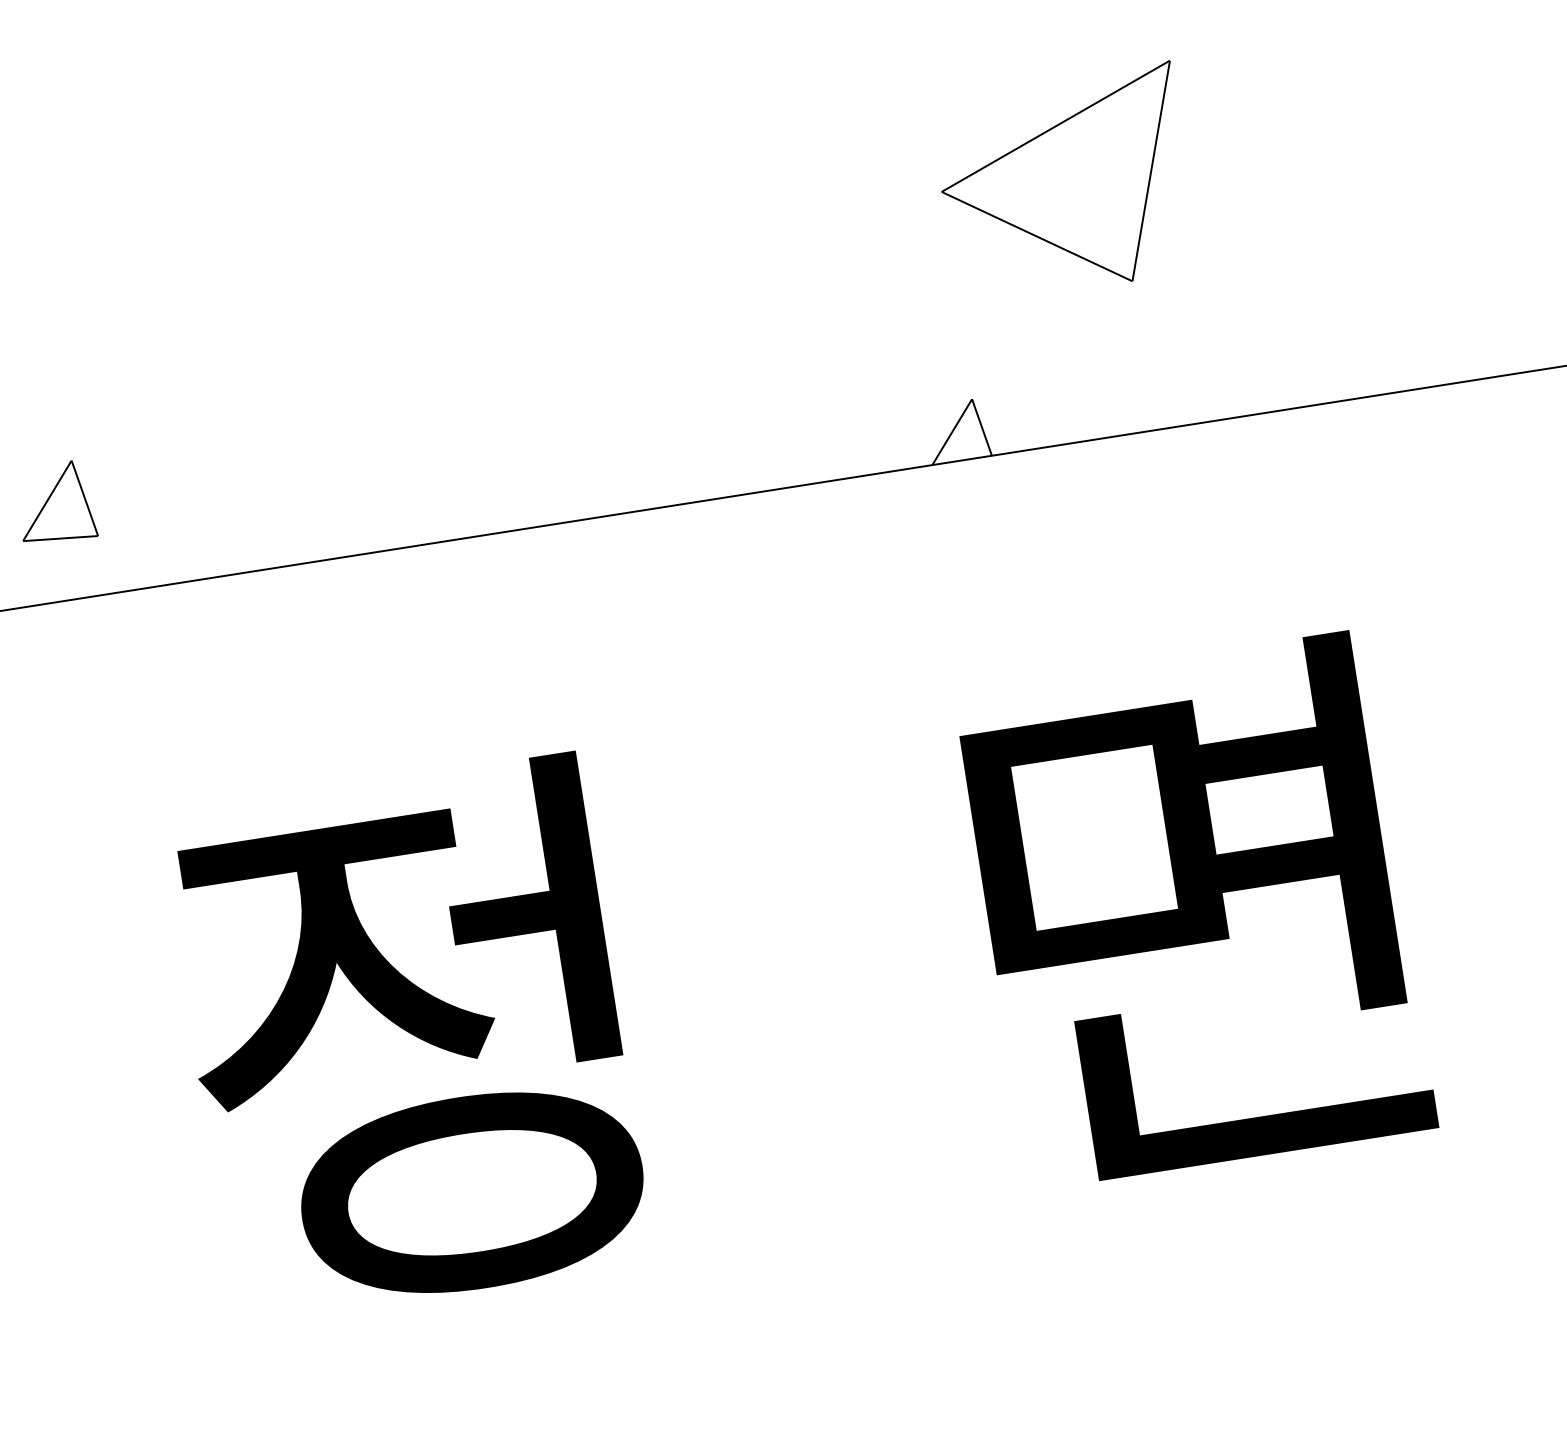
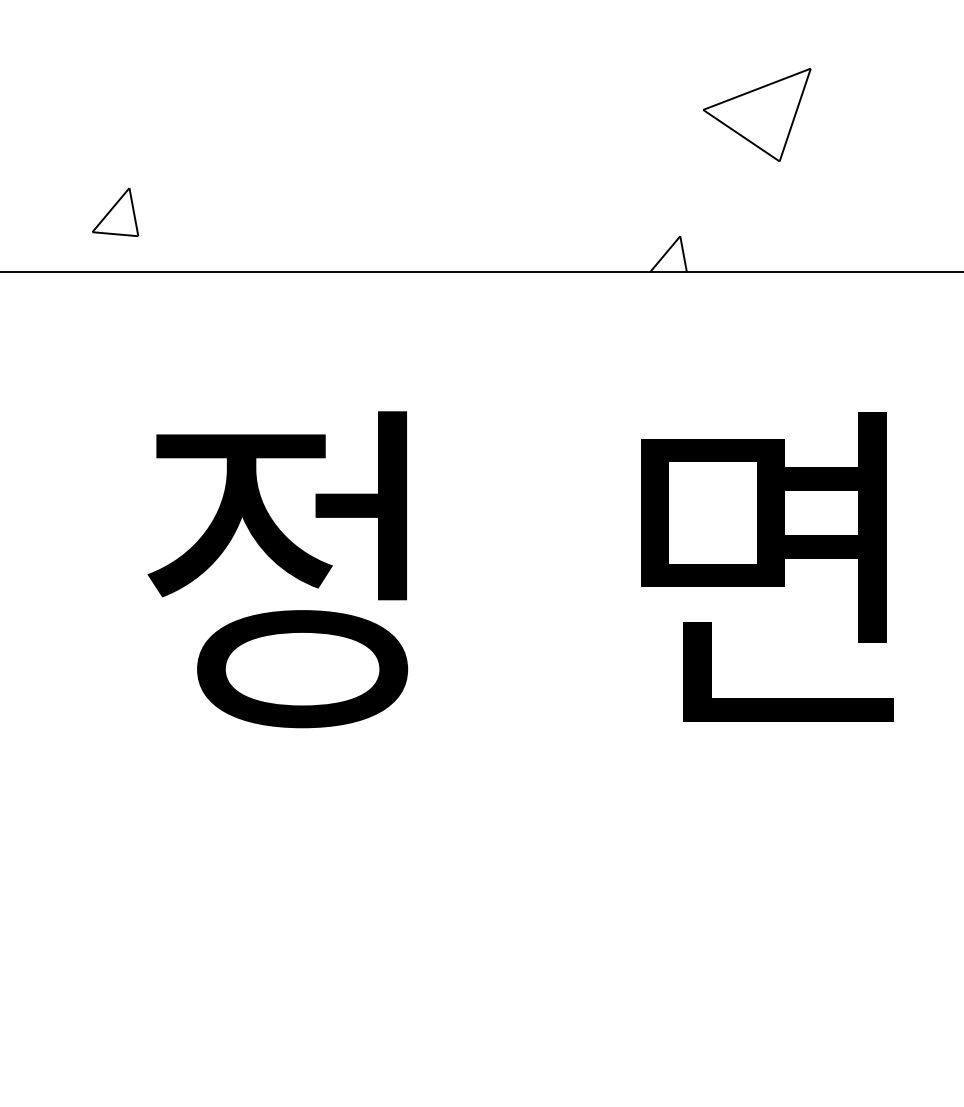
part: (1065, 183) -> (757, 114), size x0.71

